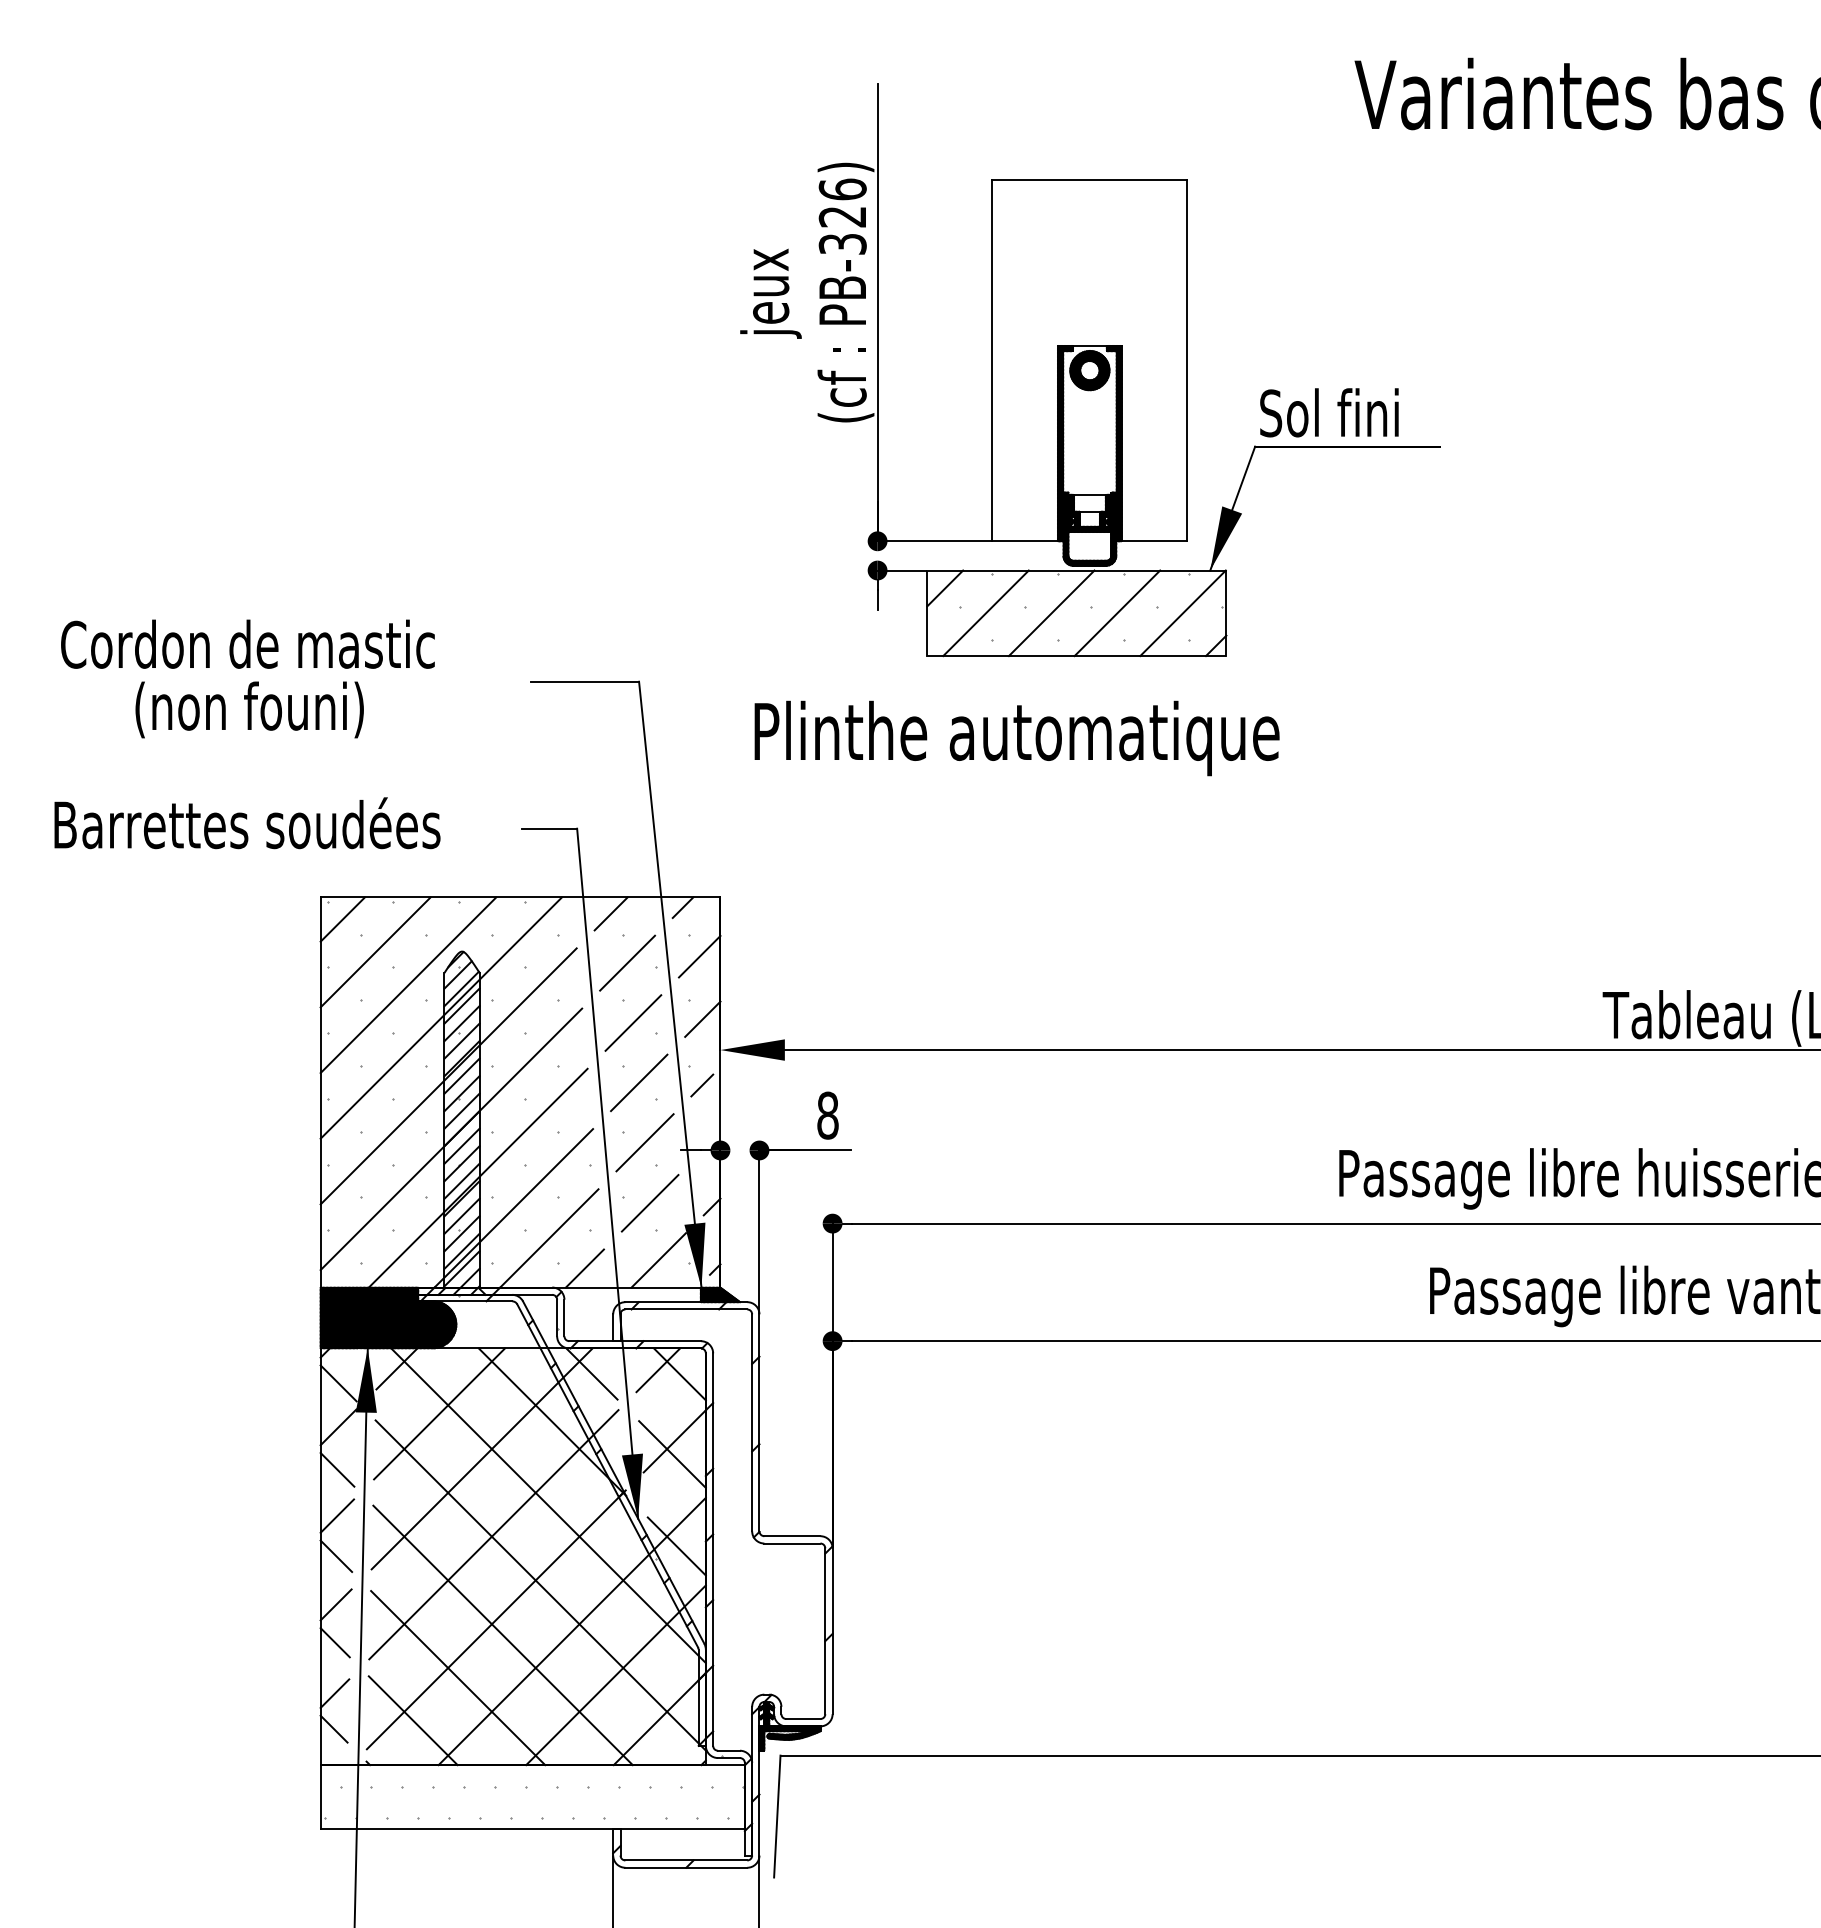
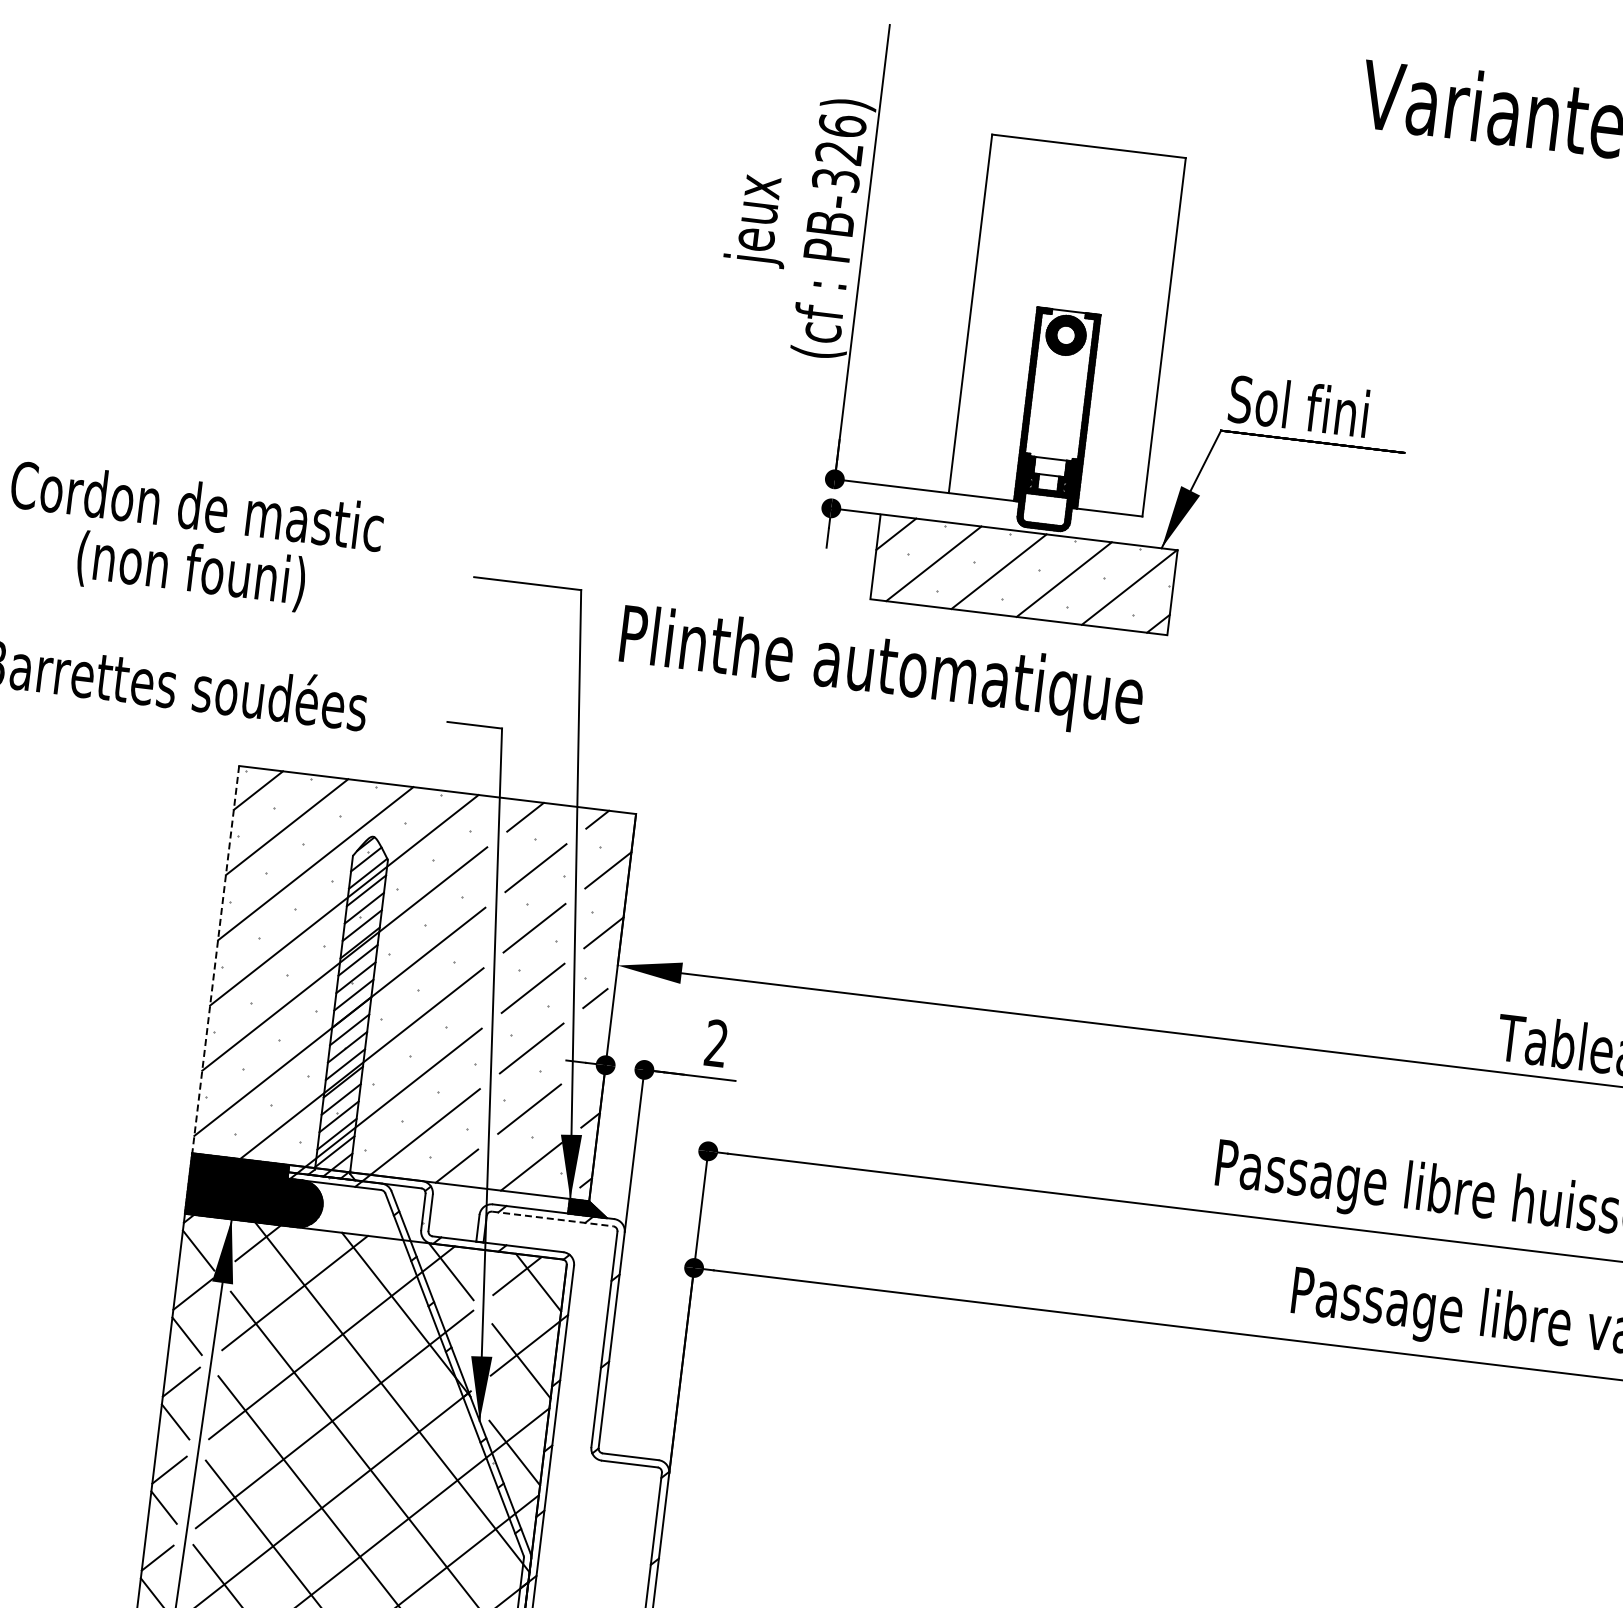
text: (1016, 738) -> (881, 671), moved
line: (320, 1093) -> (215, 960), solid -> dashed
text: (827, 1115) -> (716, 1043), 8 -> 2
line: (686, 1309) -> (552, 1219), solid -> dashed

